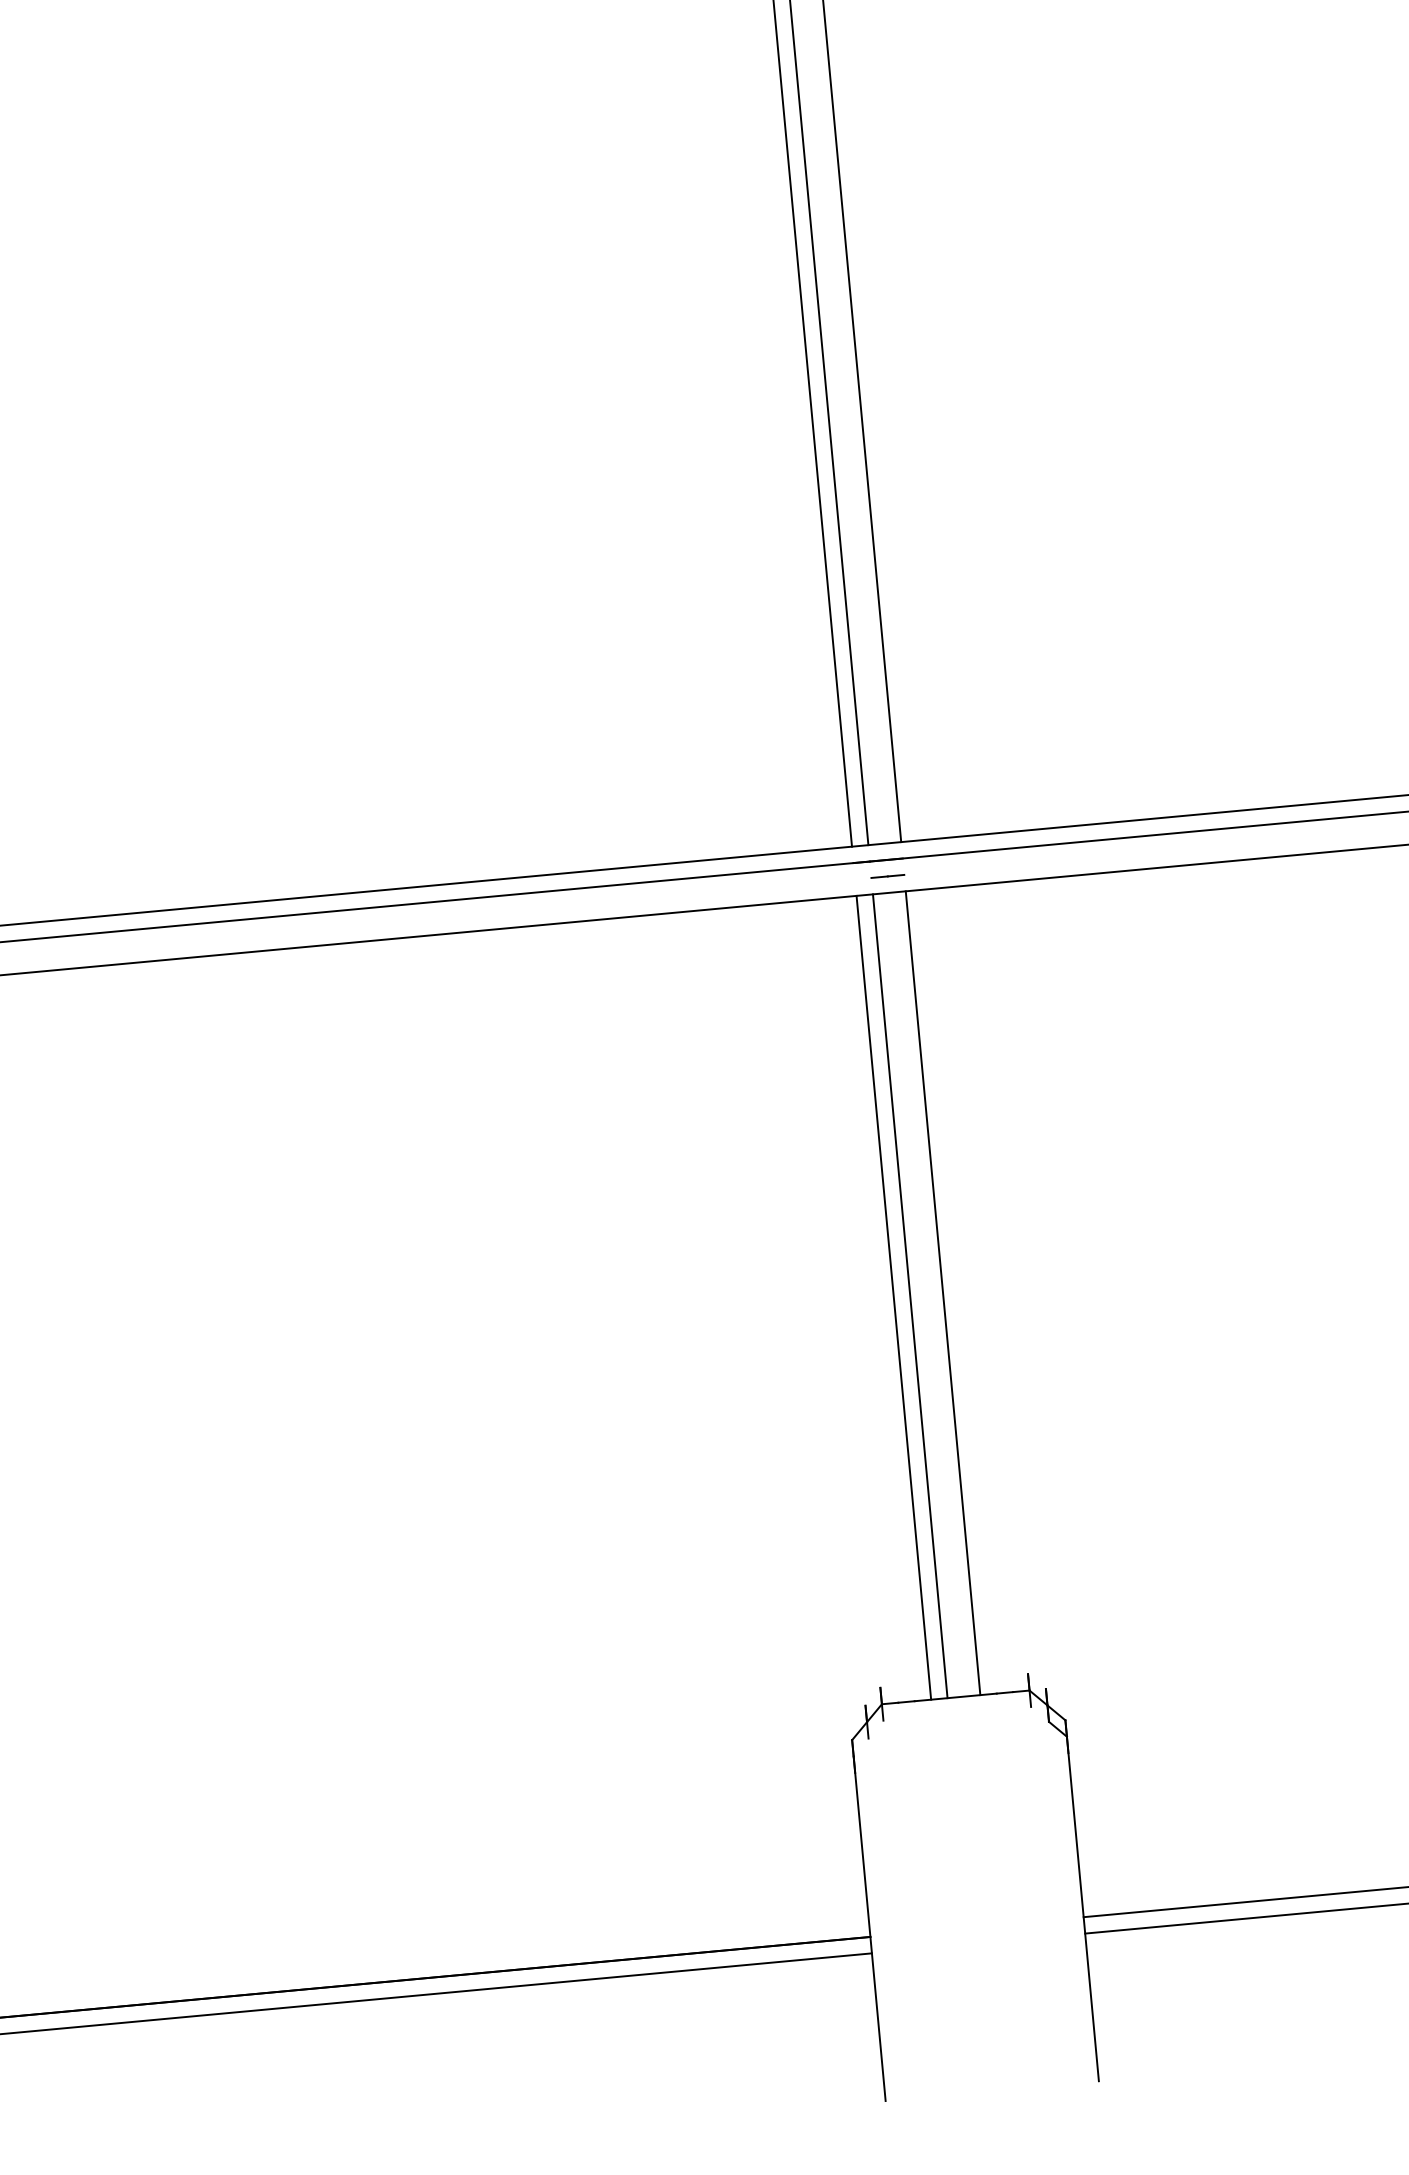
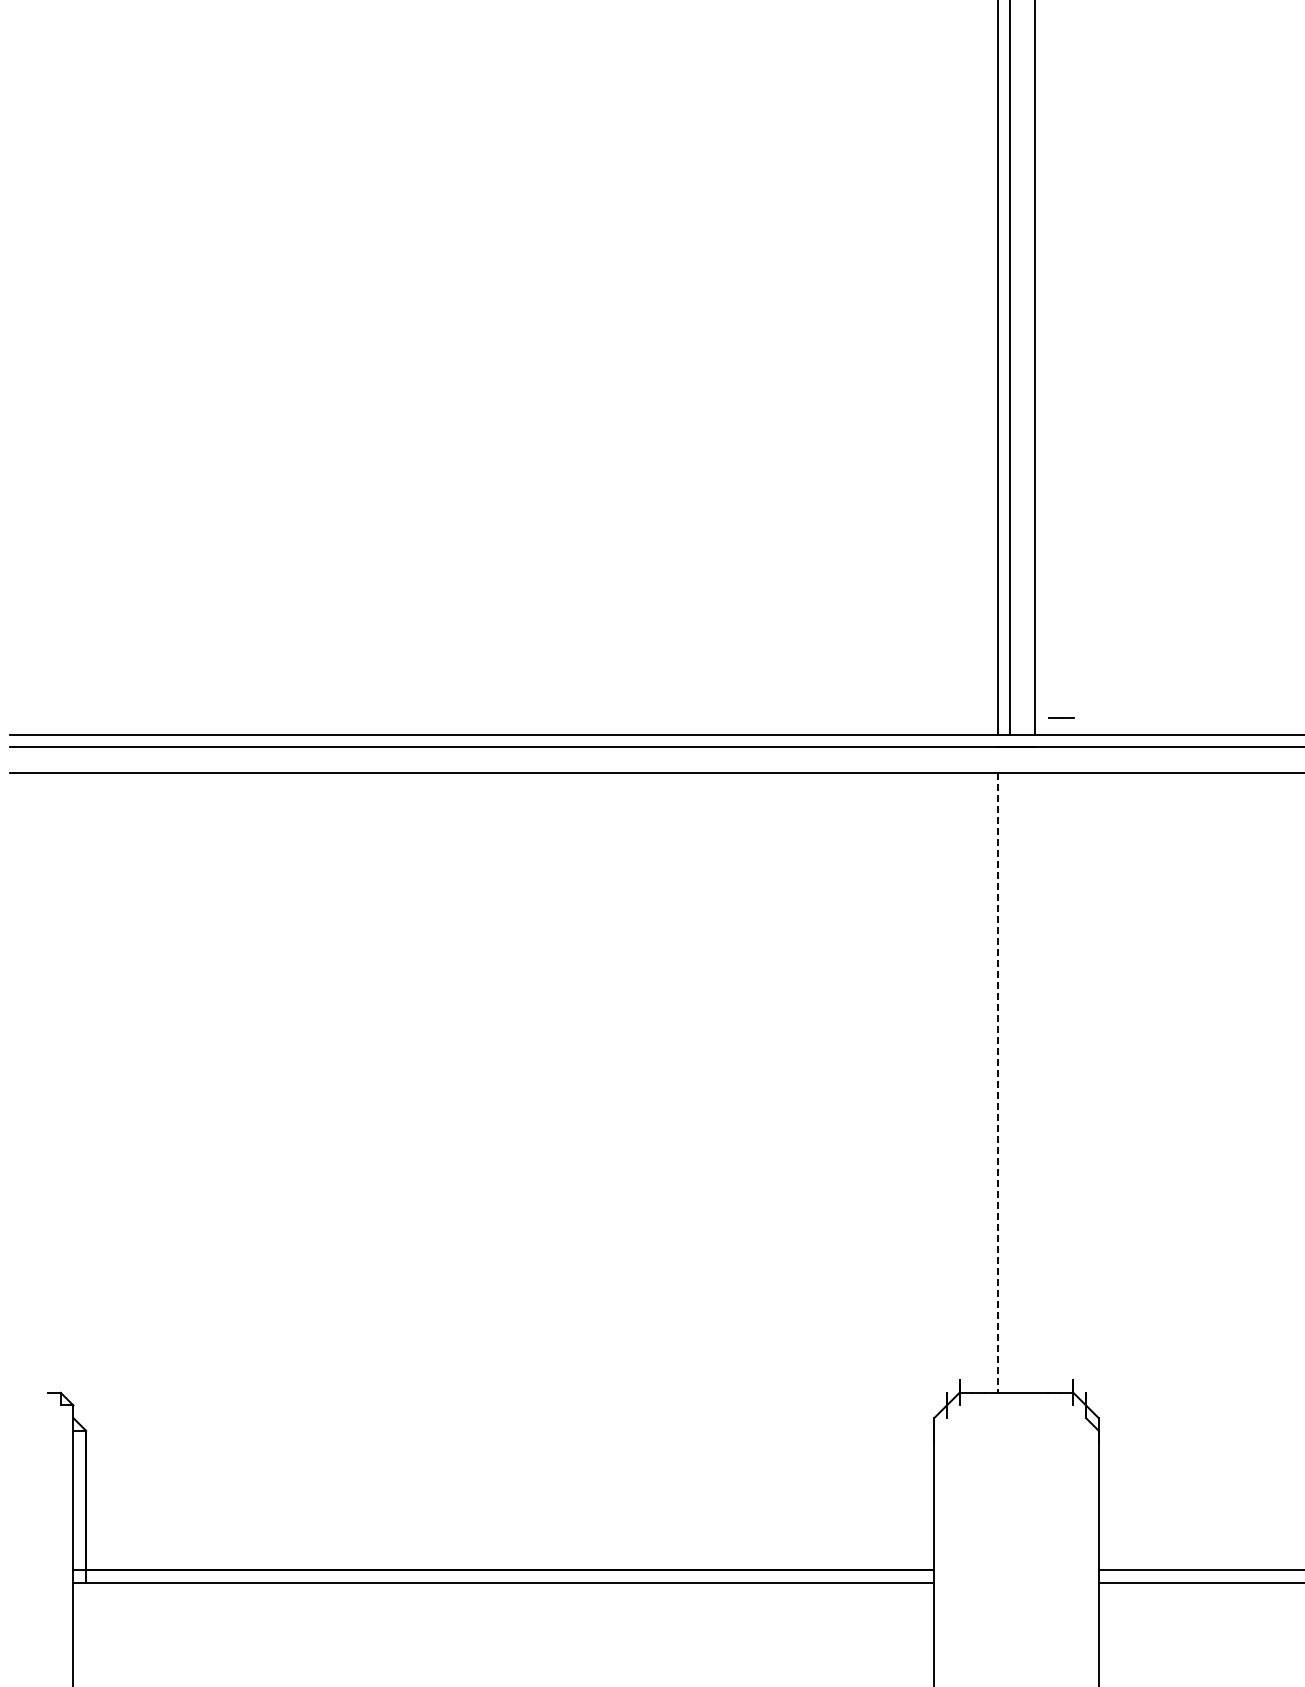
line: (887, 875) -> (1061, 717), moved
line: (943, 1292) -> (1035, 1082), removed
line: (910, 1295) -> (1010, 1082), removed
line: (893, 1298) -> (997, 1083), solid -> dashed

